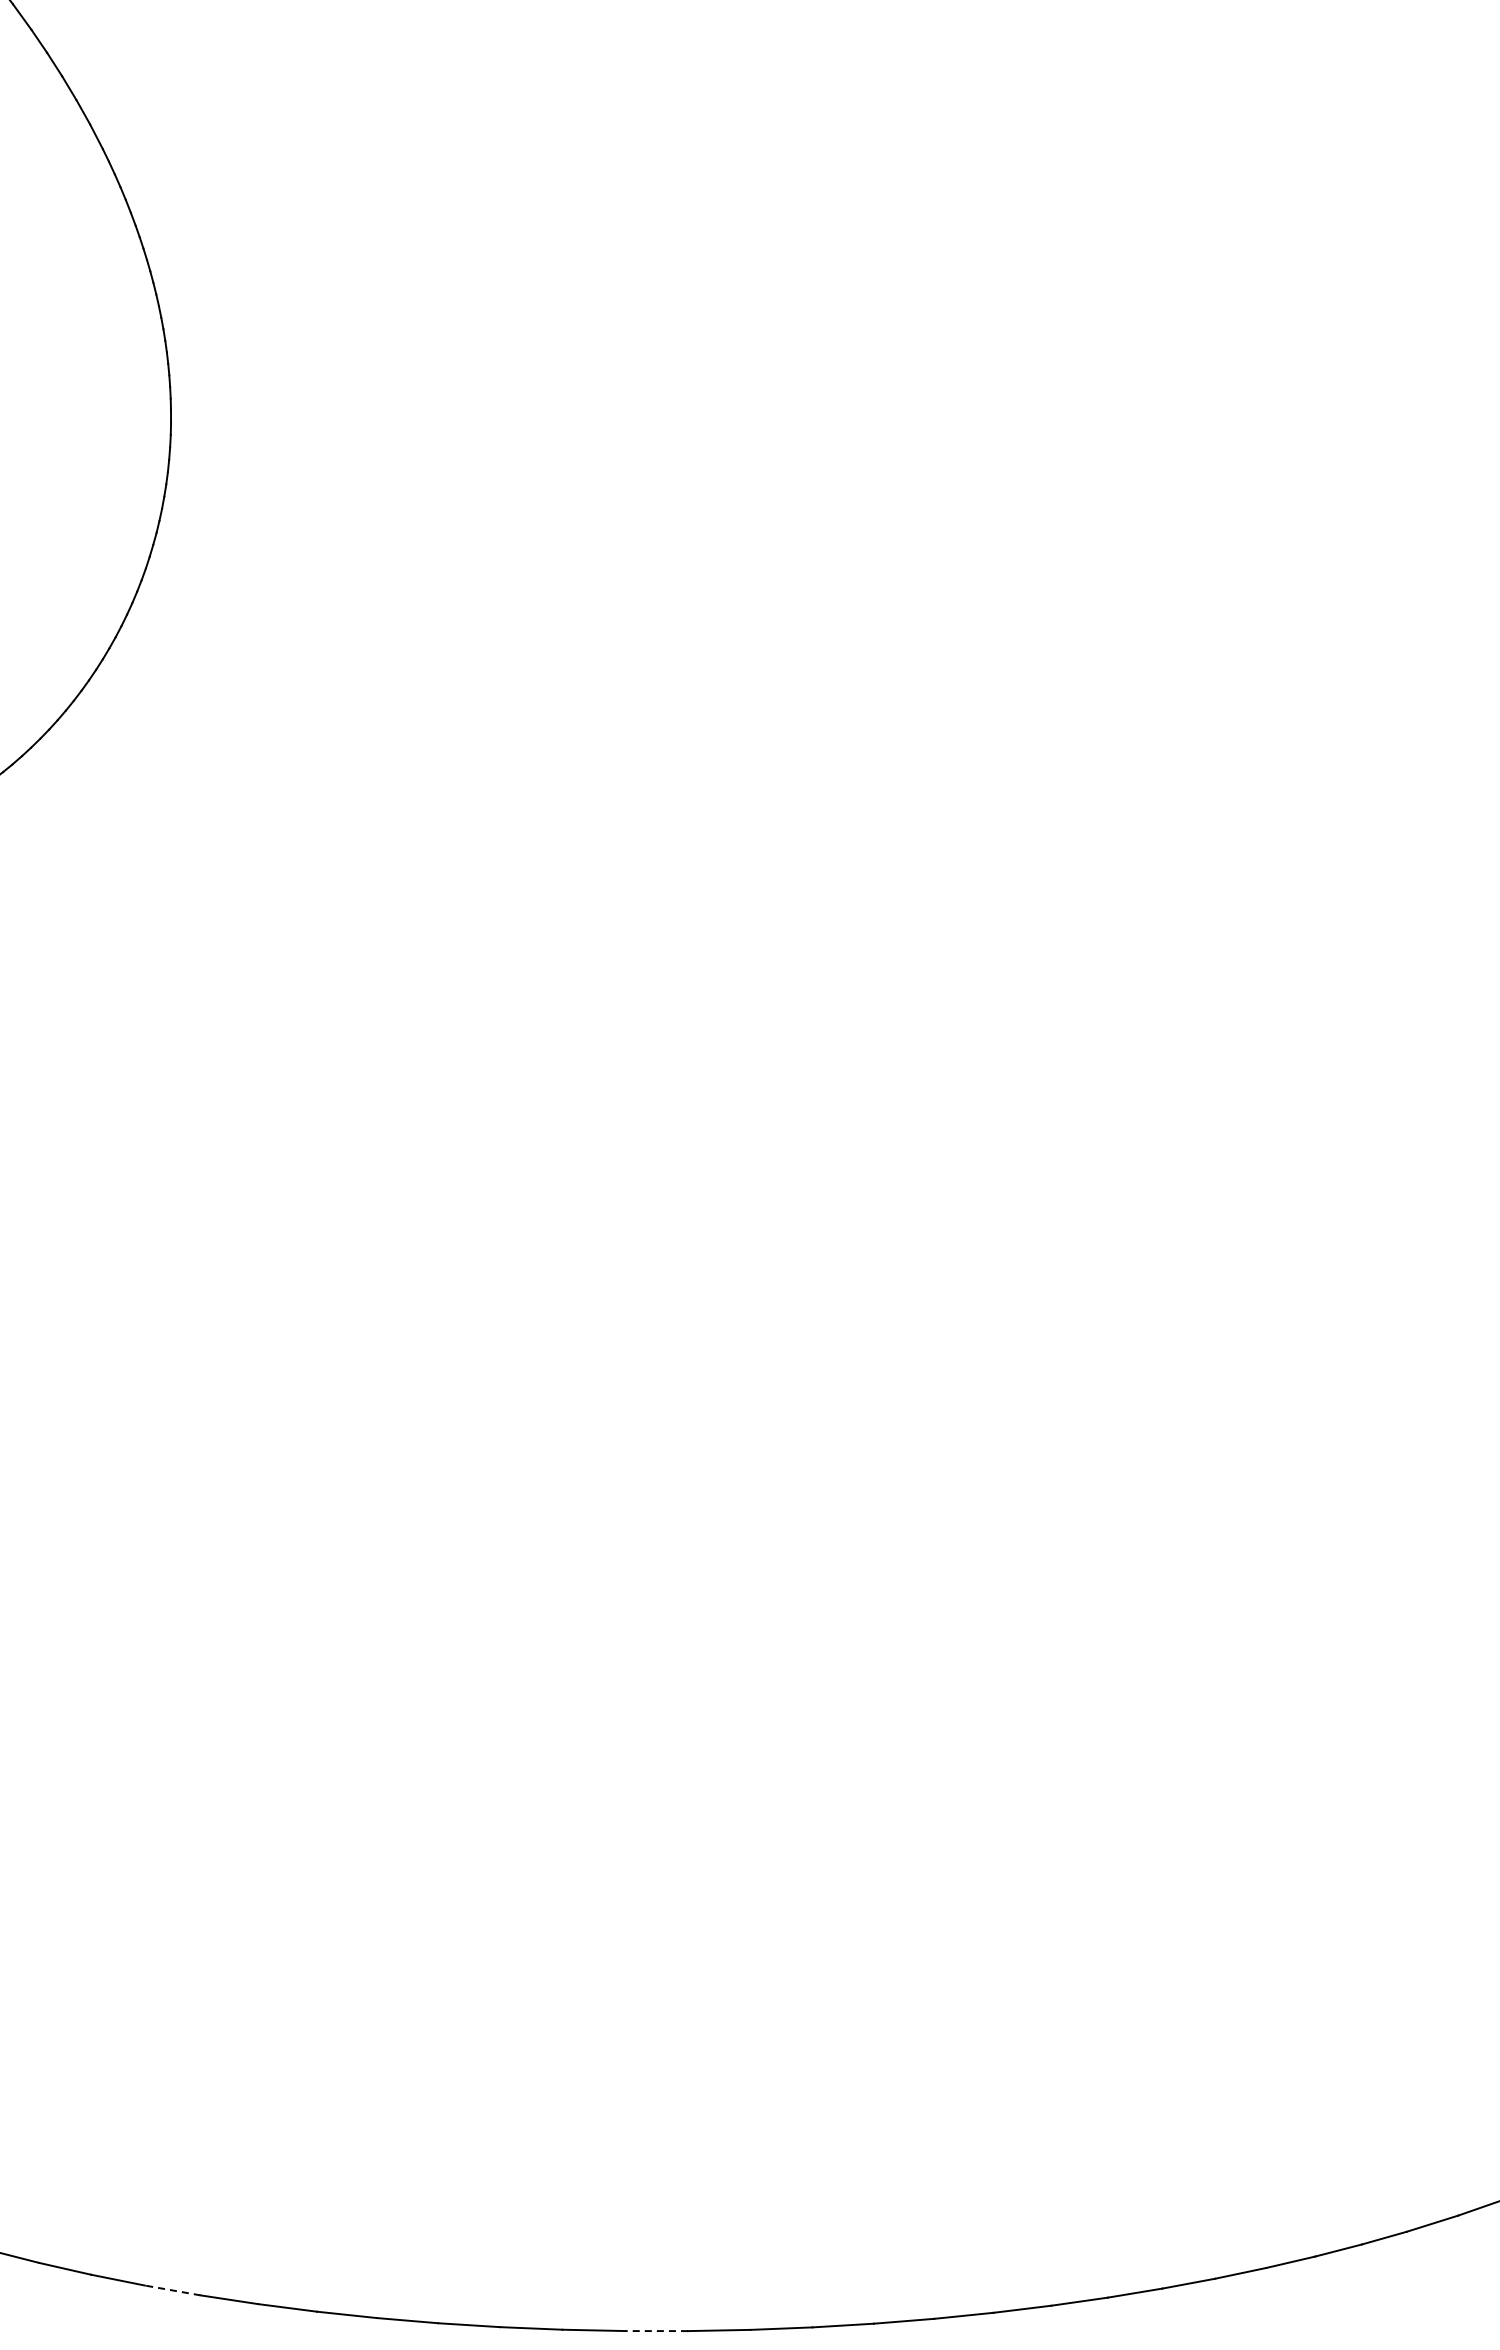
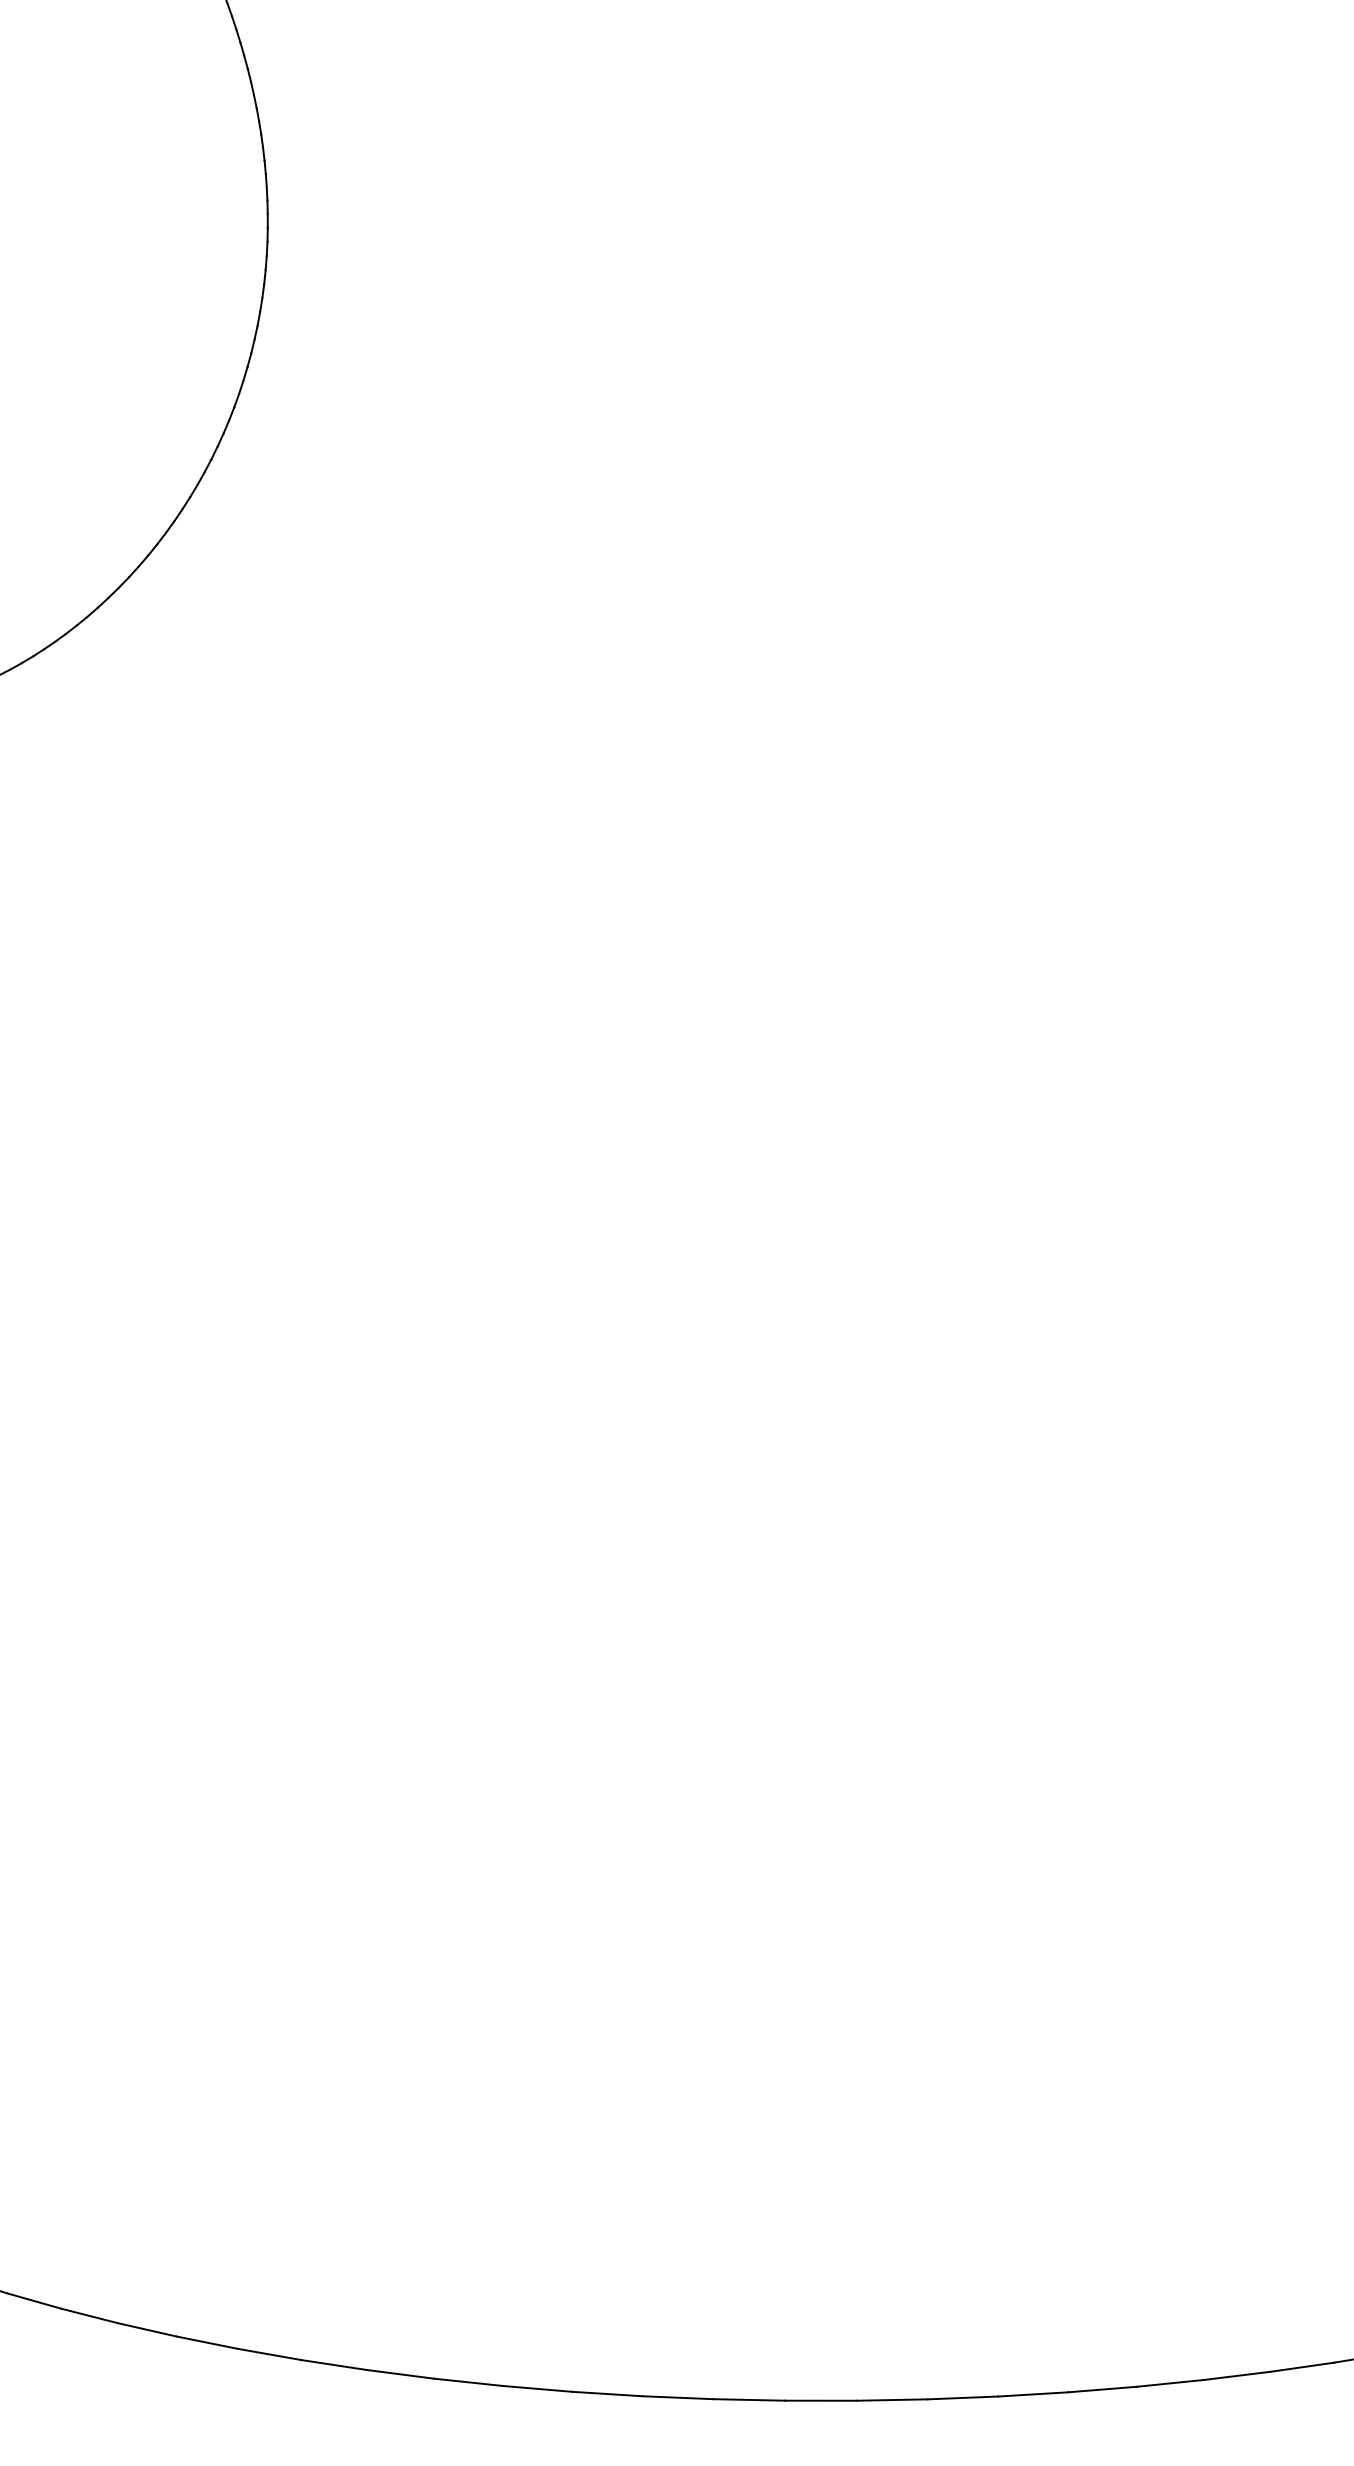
line: (172, 2290) -> (269, 2354), dashed -> solid
line: (656, 2331) -> (820, 2401), dashed -> solid

